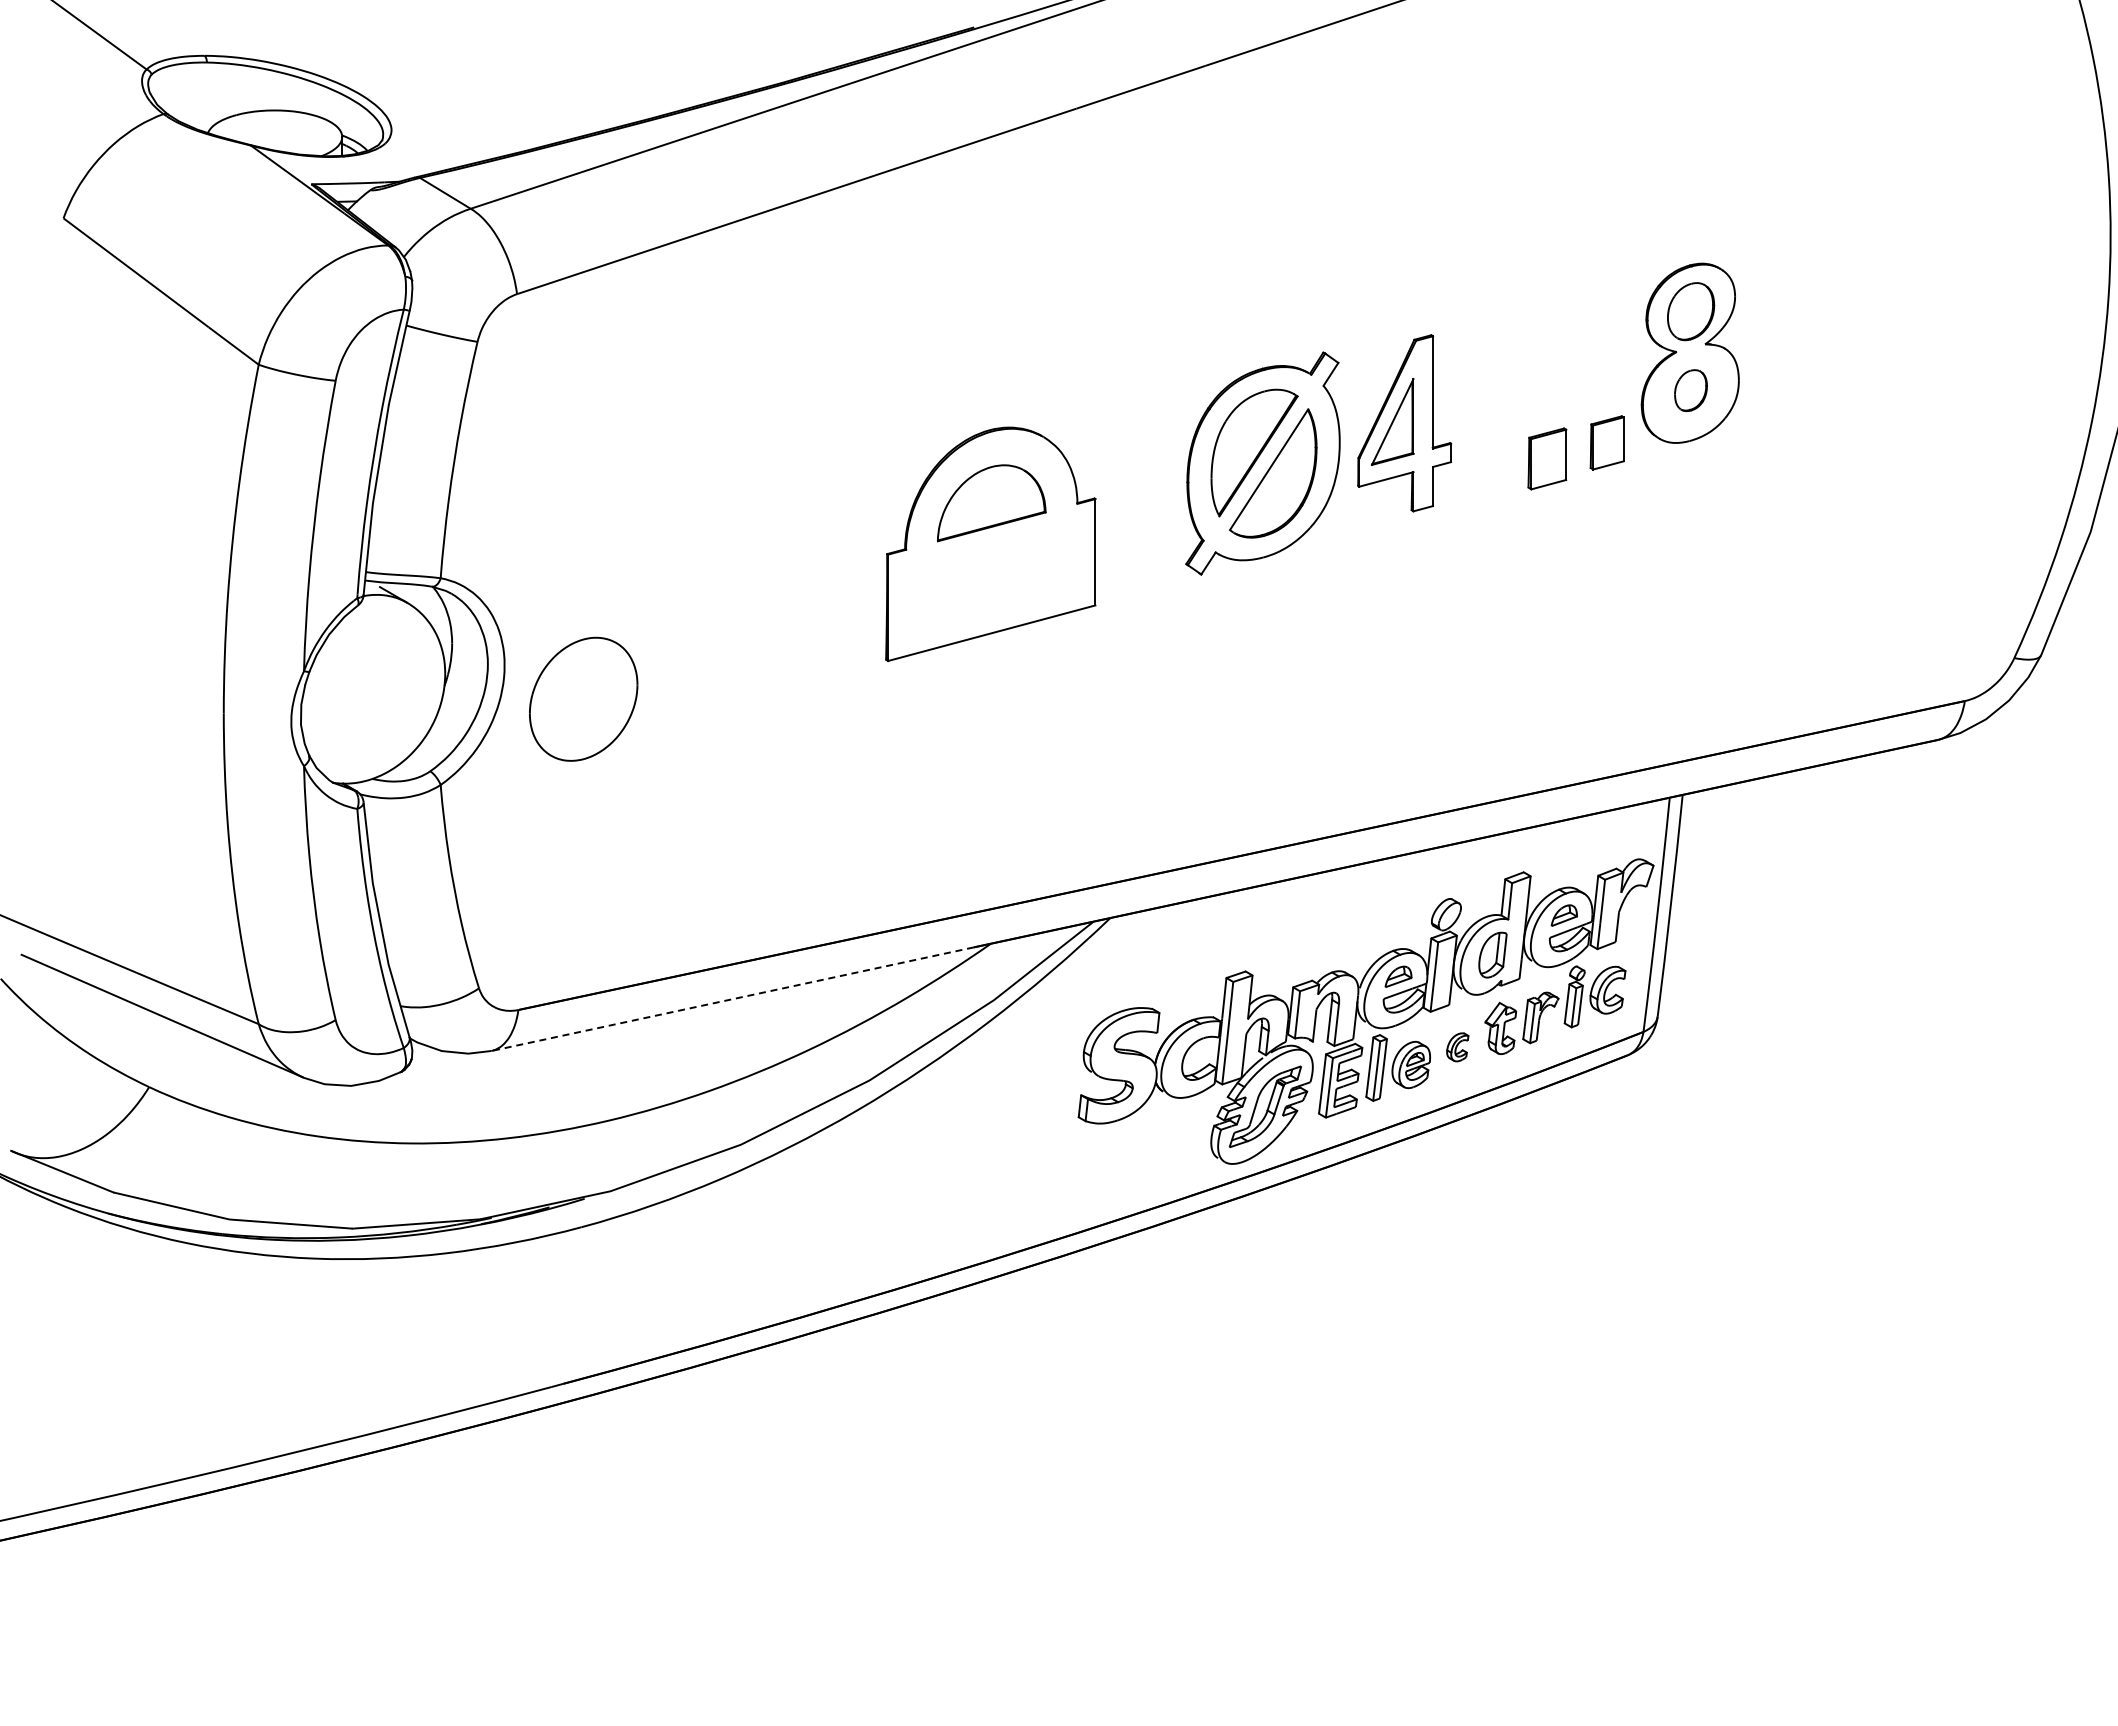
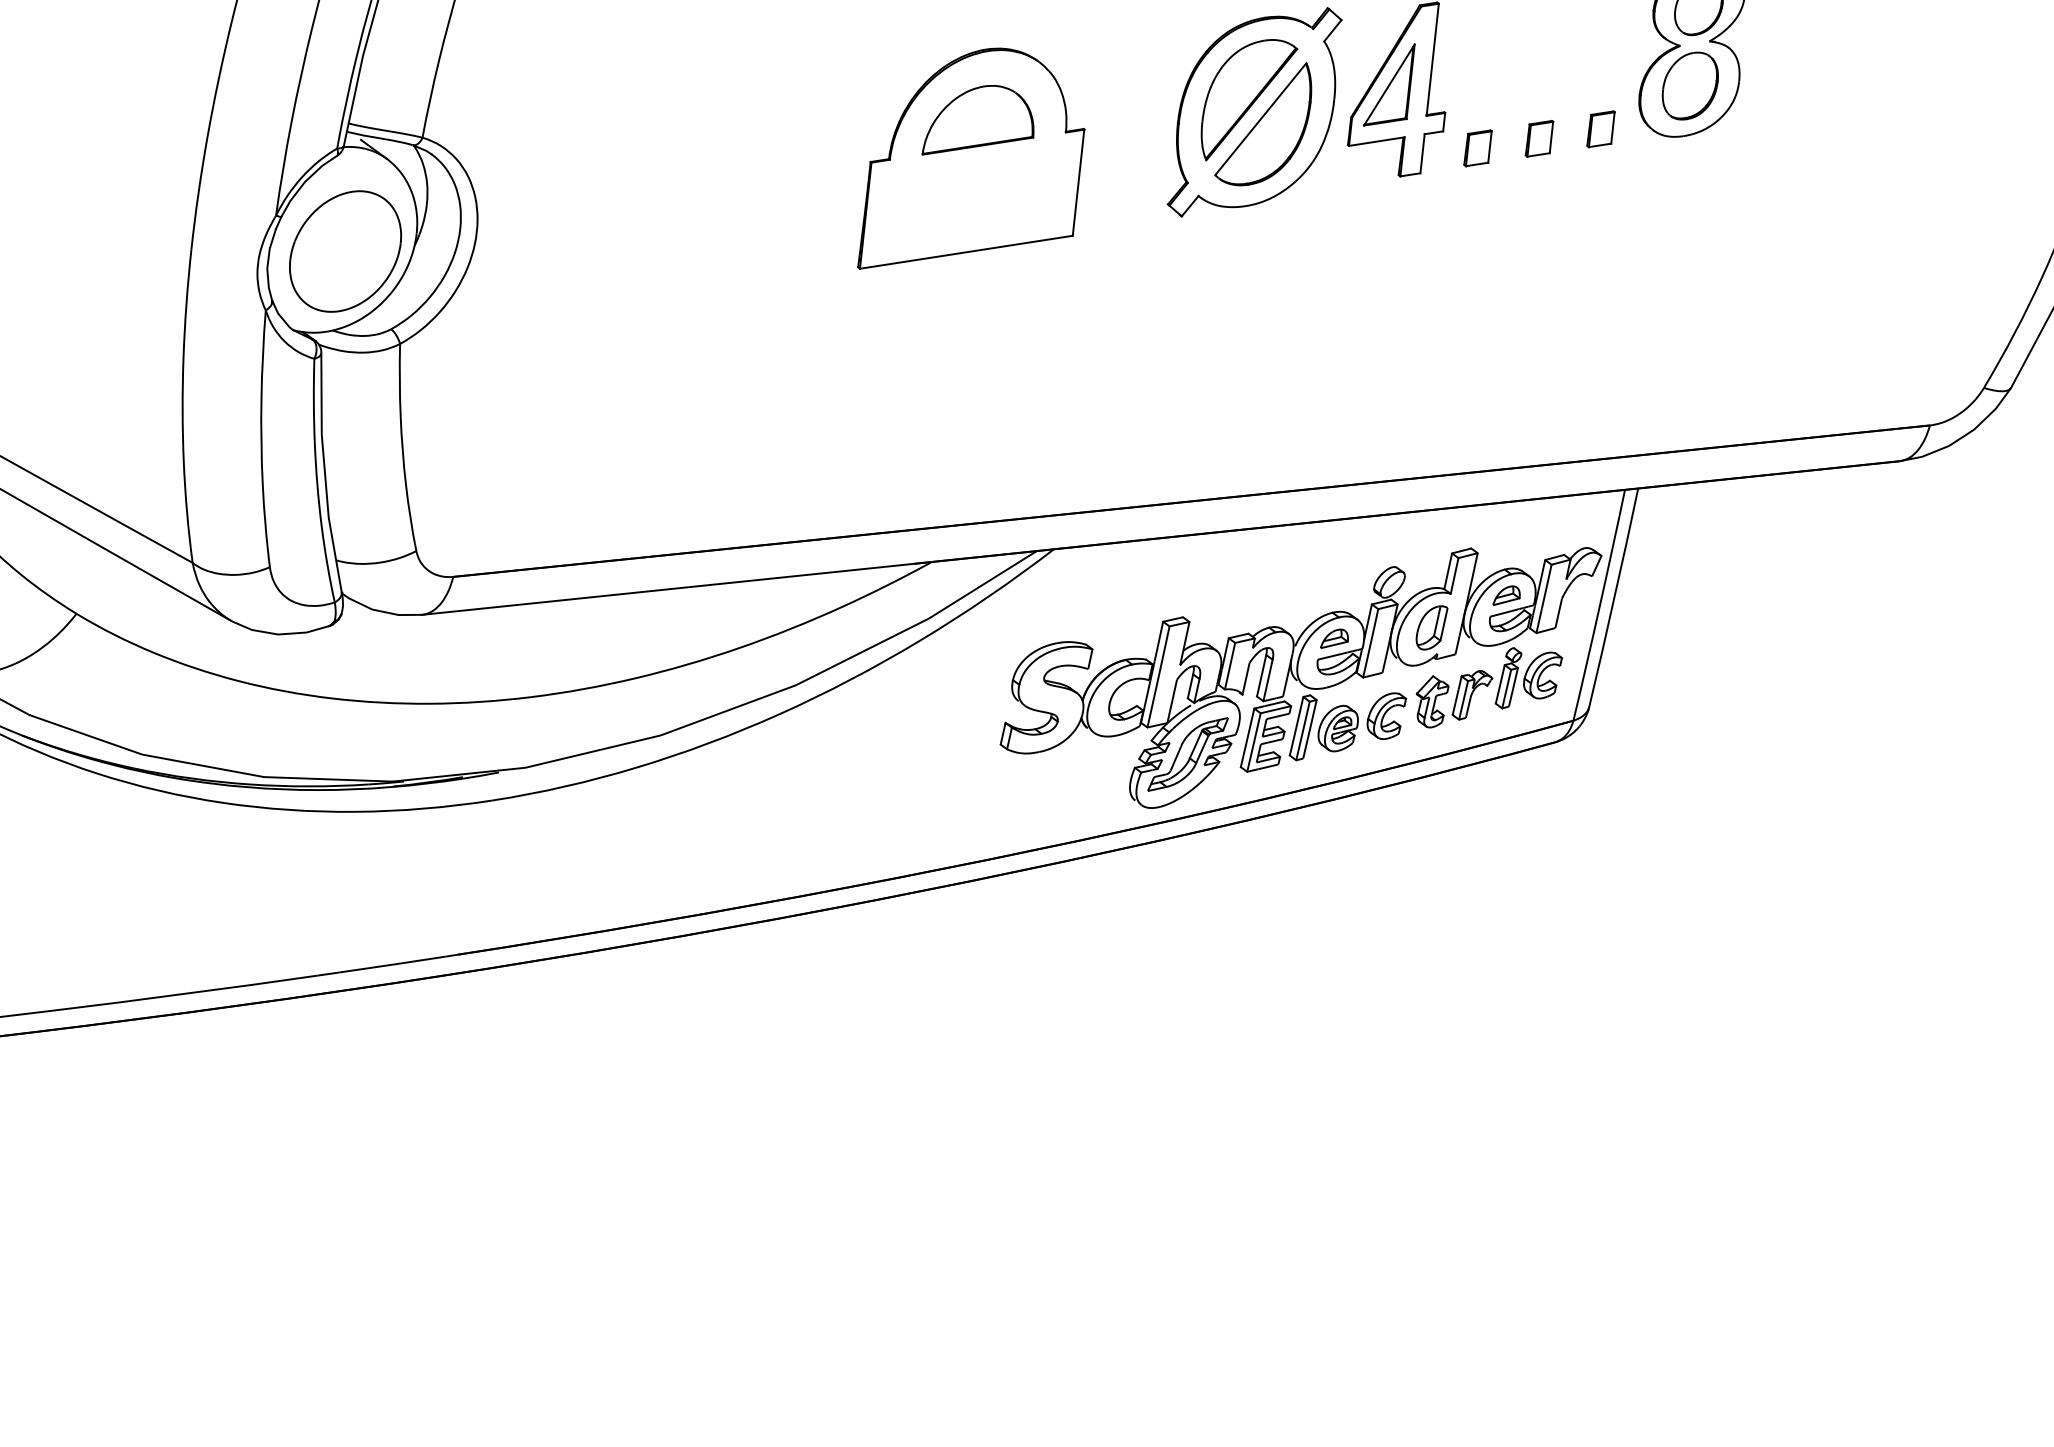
part: (1690, 390) -> (1689, 85), size x1.67
part: (1606, 443) -> (1600, 129), size x0.71
part: (1546, 459) -> (1538, 139), size x0.62
part: (1487, 475) -> (1478, 148), added
part: (583, 698) -> (345, 250), moved
line: (732, 999) -> (668, 589), dashed -> solid
part: (1457, 1047) -> (1386, 716), size x1.67

